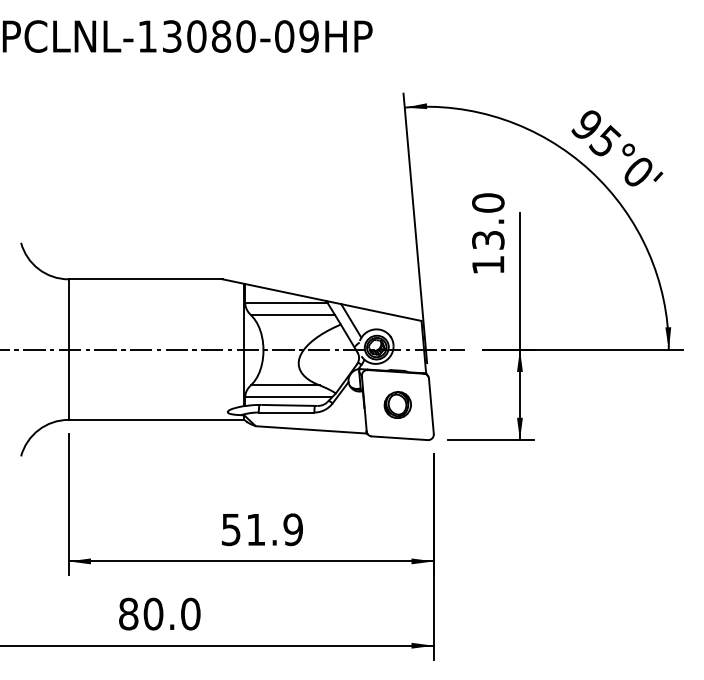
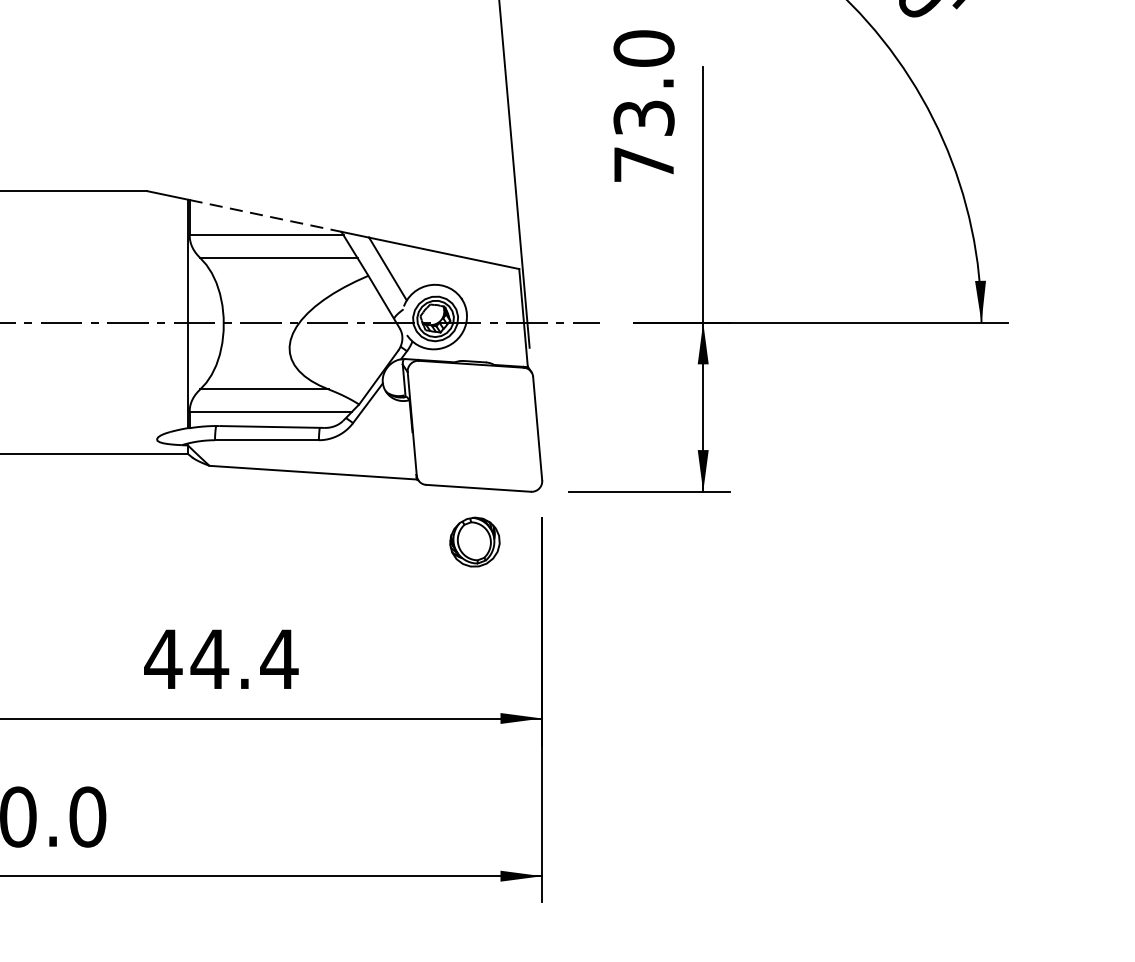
text: (488, 265) -> (644, 165), 13.0 -> 73.0
line: (286, 292) -> (266, 215), solid -> dashed
part: (397, 404) -> (474, 541), moved
text: (261, 529) -> (220, 658), 51.9 -> 44.4

